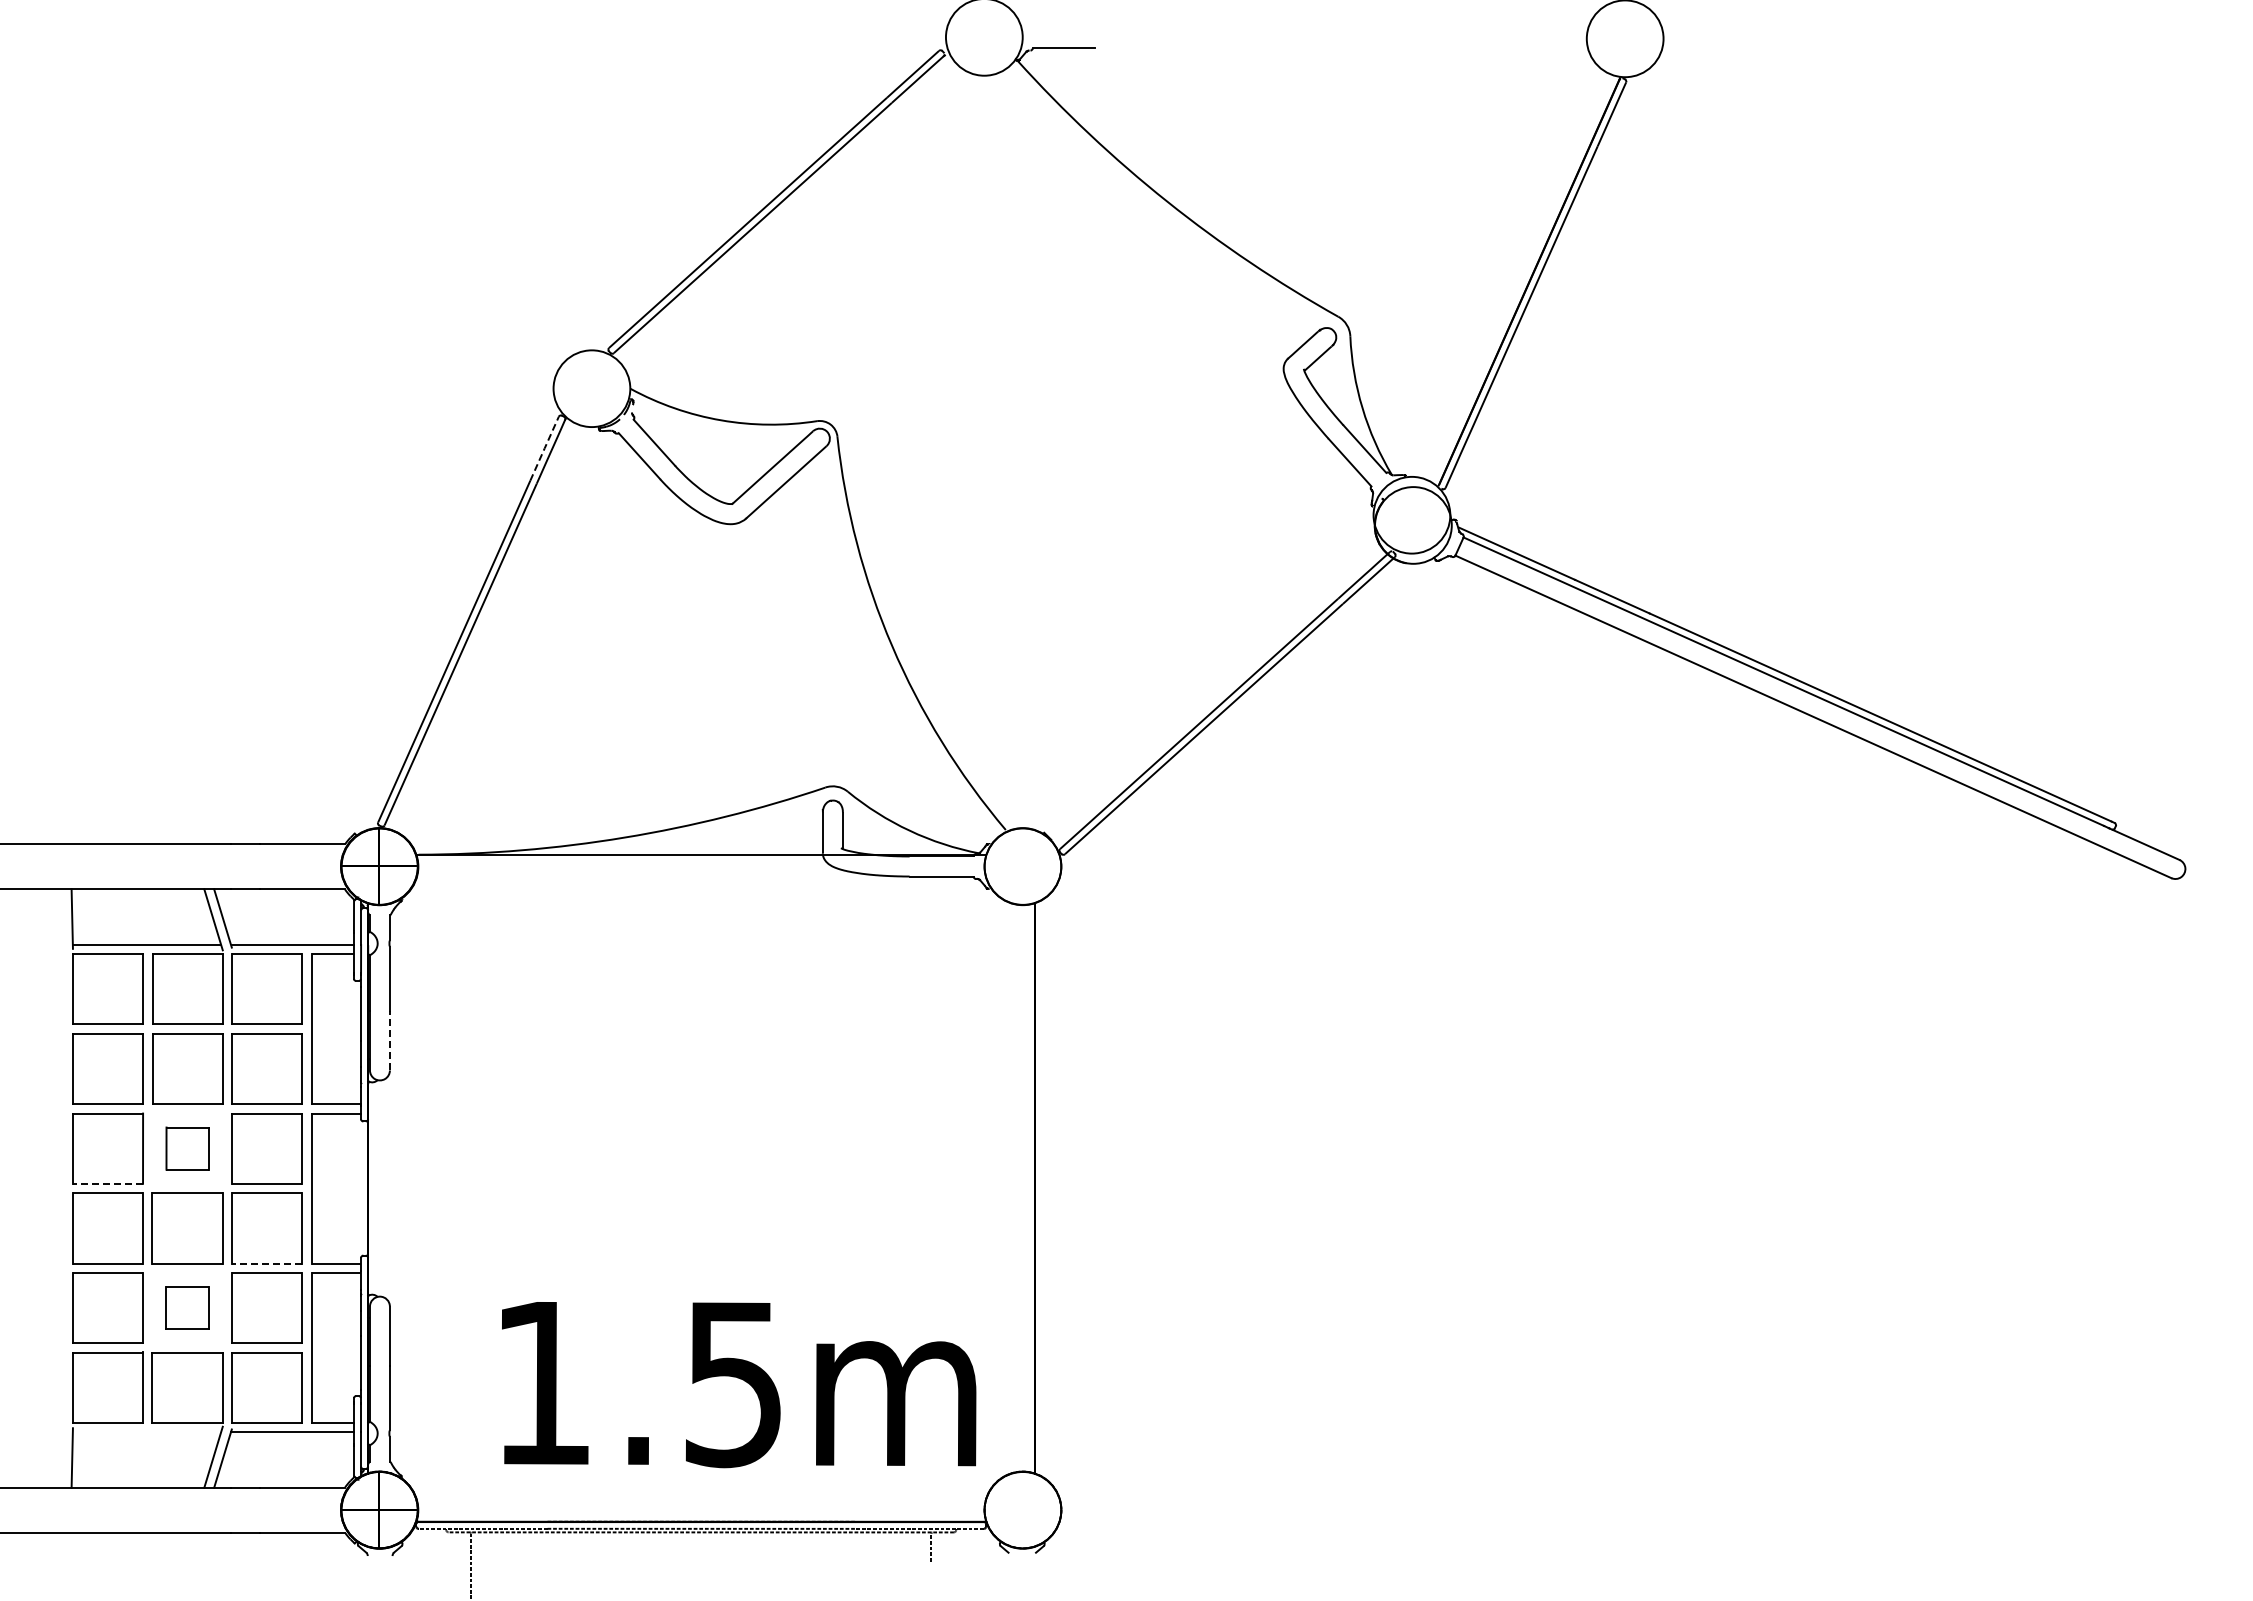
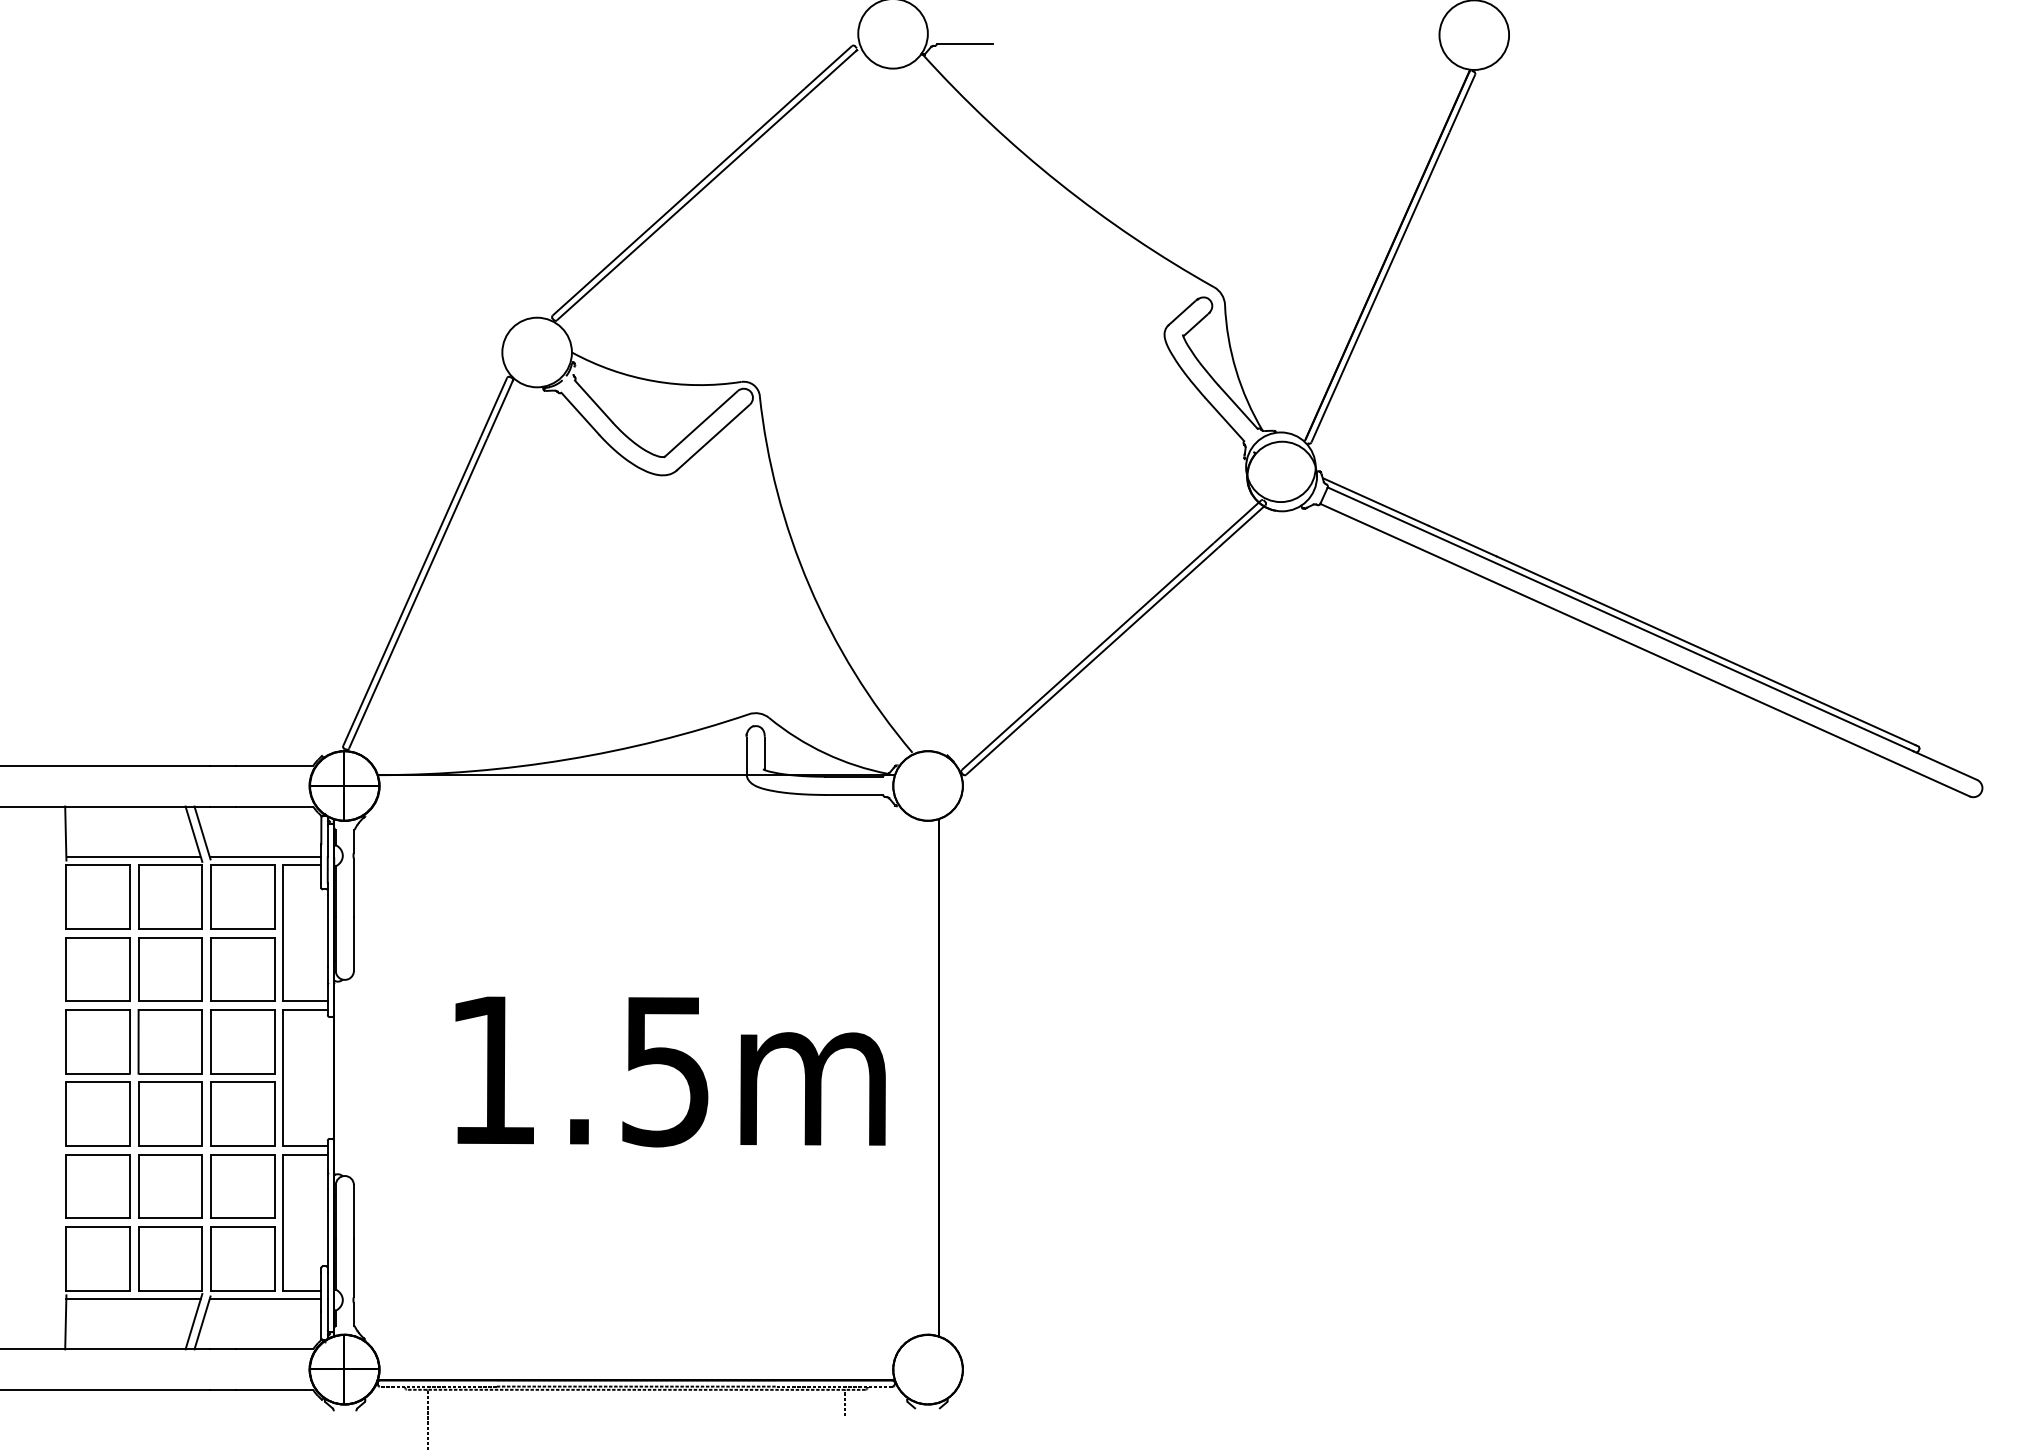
line: (544, 448) -> (494, 406), dashed -> solid
line: (389, 1040) -> (353, 943), dashed -> solid
part: (187, 1148) -> (170, 1041), size x1.67
line: (107, 1183) -> (97, 1073), dashed -> solid
line: (266, 1263) -> (241, 1145), dashed -> solid
part: (187, 1307) -> (170, 1185), size x1.67
text: (739, 1385) -> (670, 1072), moved
line: (146, 1432) -> (133, 1299), added

